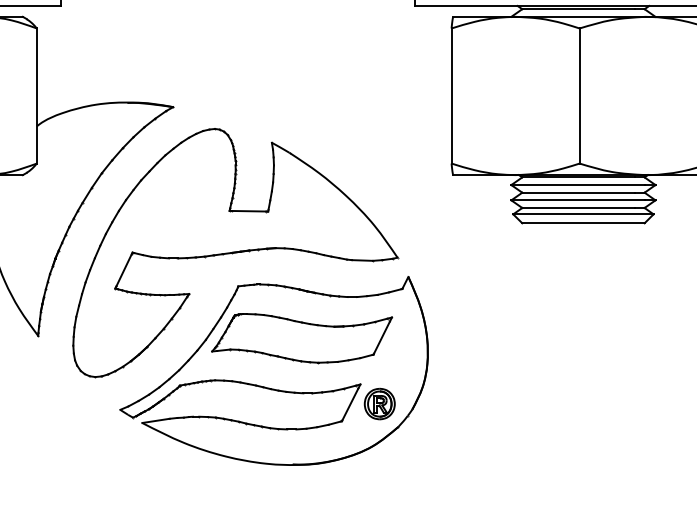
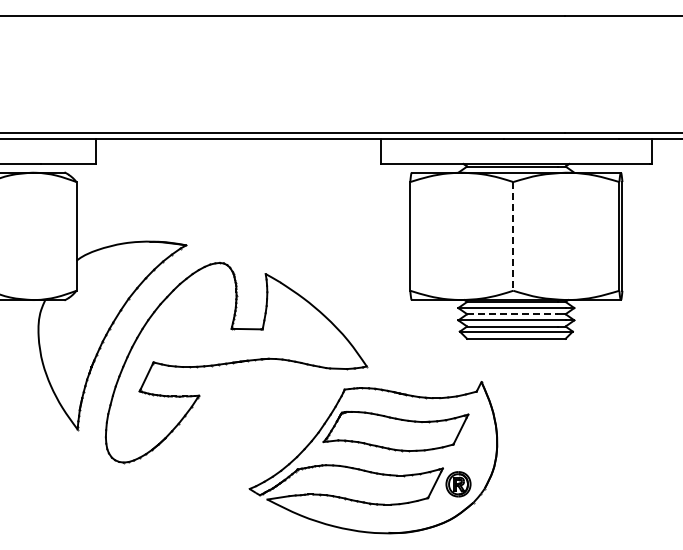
line: (579, 96) -> (513, 236), solid -> dashed
line: (578, 193) -> (512, 314), solid -> dashed
part: (274, 370) -> (373, 457), moved

